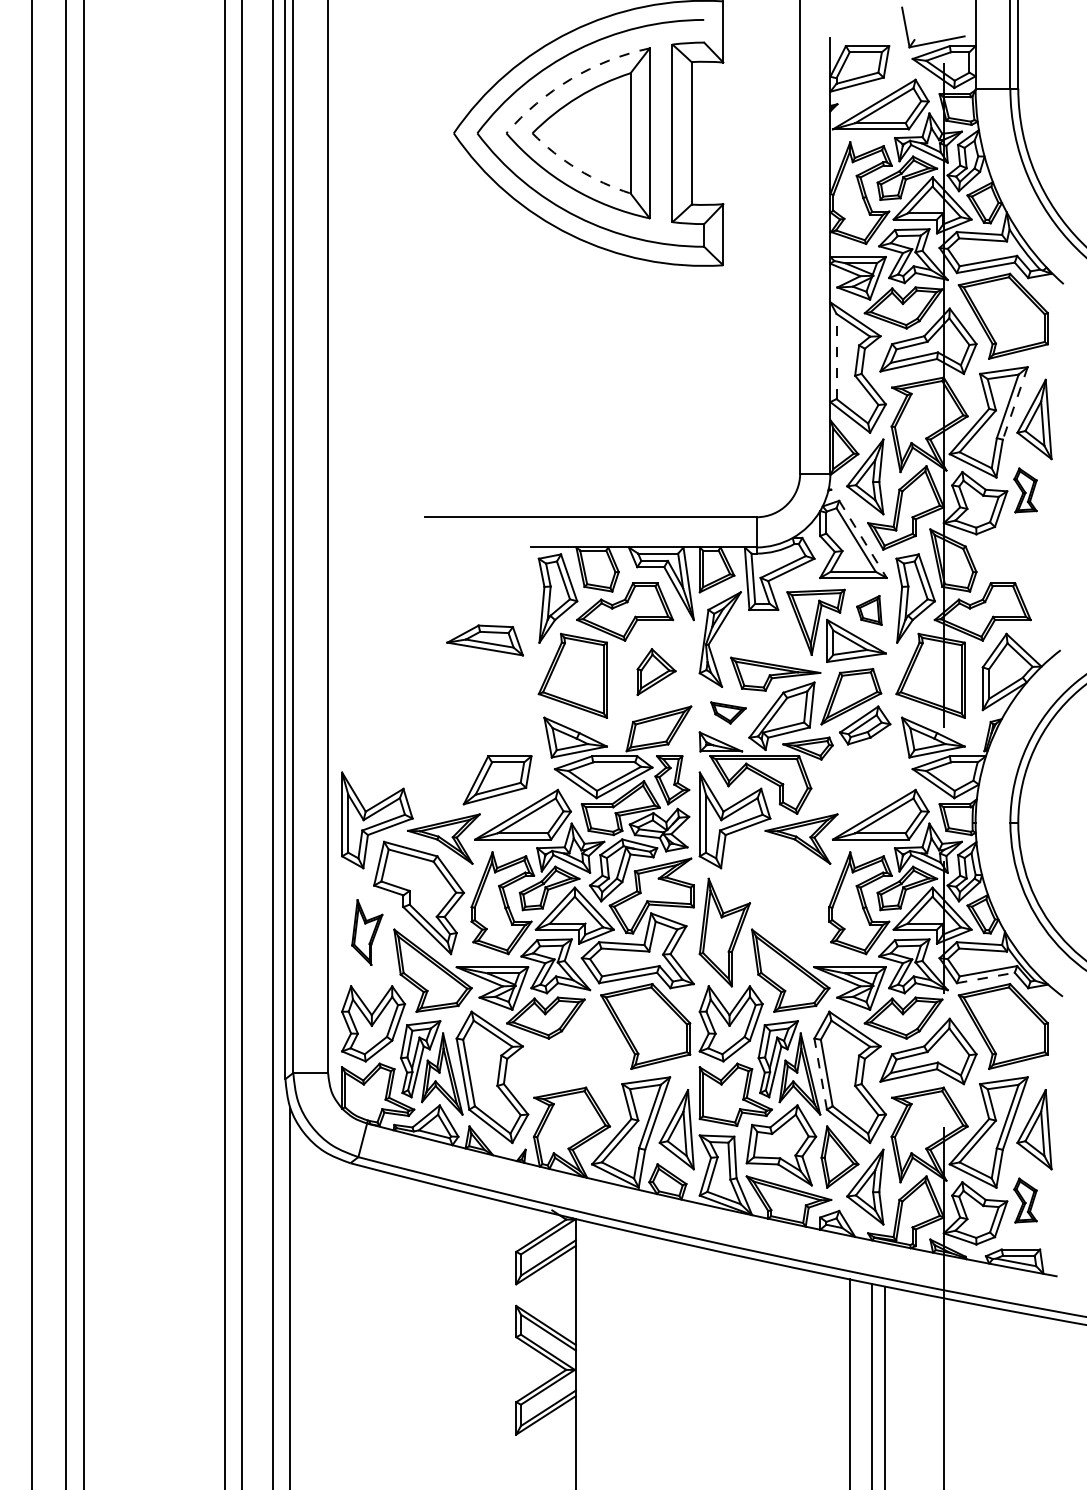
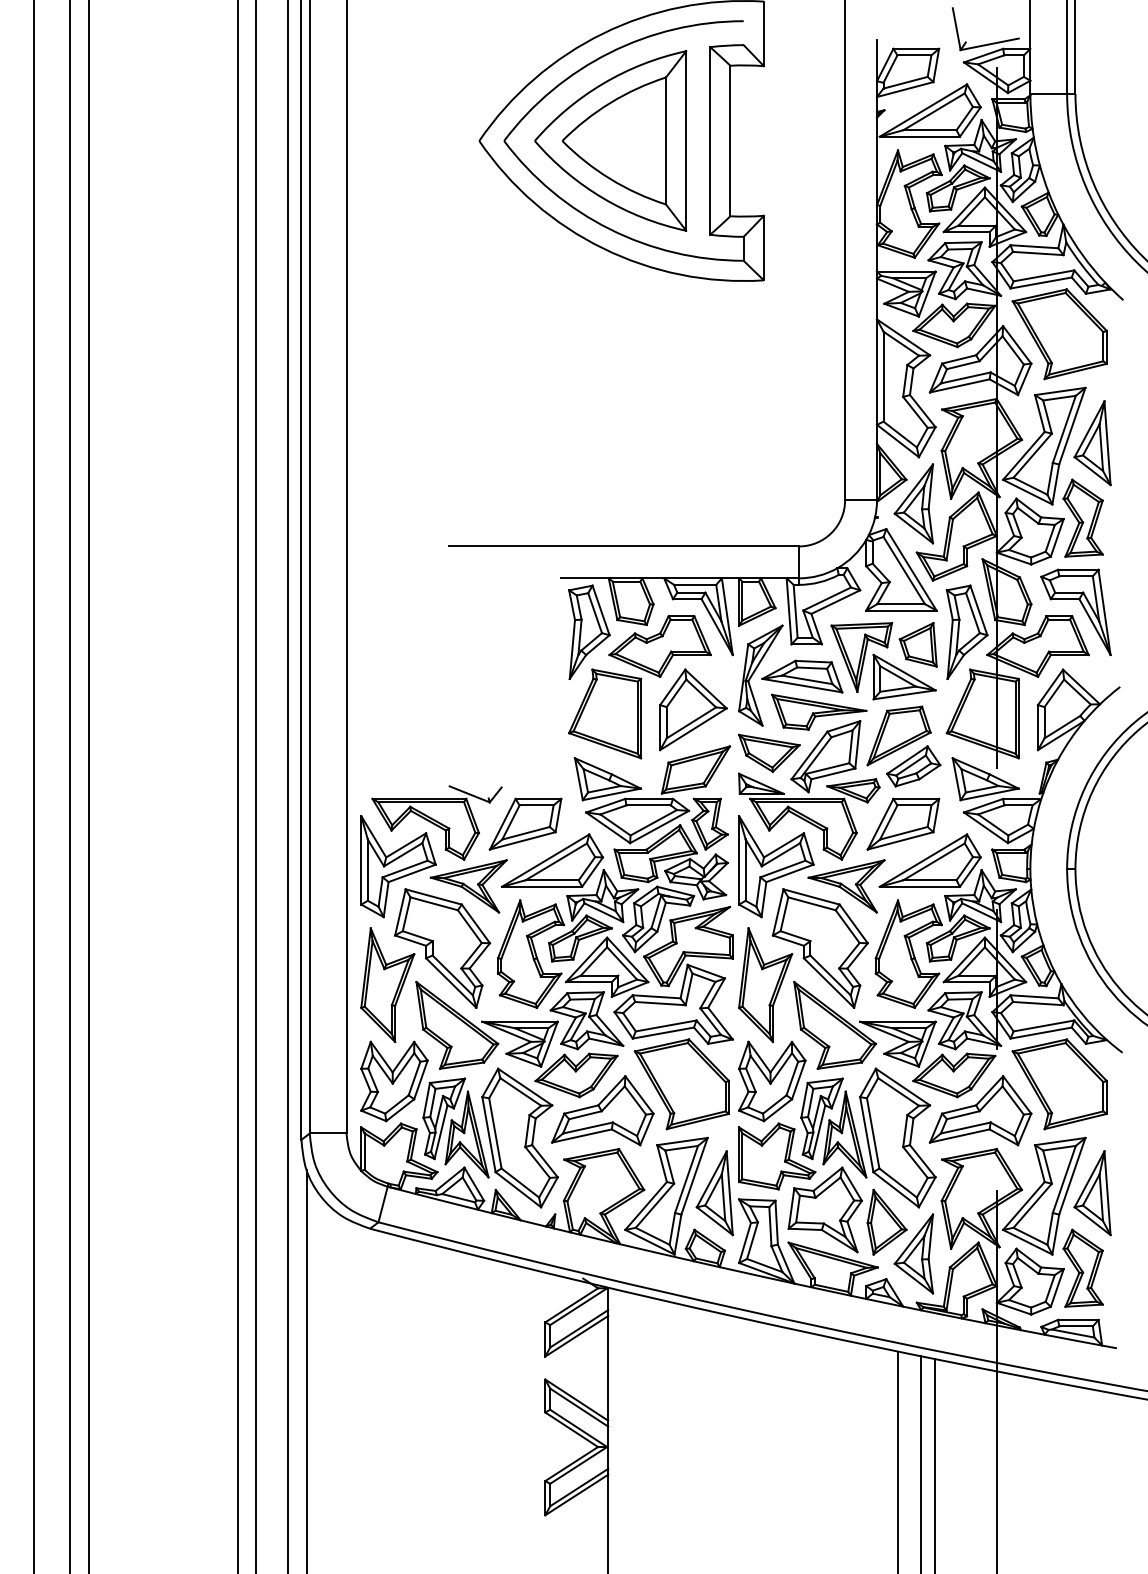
arc: (571, 78) -> (603, 83), dashed -> solid
arc: (578, 169) -> (610, 179), dashed -> solid
line: (836, 356) -> (883, 376), dashed -> solid
line: (1015, 403) -> (1072, 426), dashed -> solid
part: (1024, 489) -> (1082, 517), size x1.67
line: (863, 539) -> (911, 569), dashed -> solid
part: (1025, 575) -> (1083, 608), added
part: (868, 610) -> (917, 644), size x1.43
part: (485, 640) -> (802, 676), moved
part: (656, 671) -> (693, 709), size x1.67
part: (728, 712) -> (769, 752), size x1.67
part: (413, 778) -> (436, 822), added
part: (855, 779) -> (903, 823), added
part: (775, 897) -> (819, 948), added
part: (366, 931) -> (387, 984), size x1.67
line: (986, 977) -> (1041, 1032), dashed -> solid
part: (570, 1051) -> (602, 1110), added
line: (820, 1074) -> (866, 1134), dashed -> solid
part: (1024, 1199) -> (1082, 1267), size x1.67

